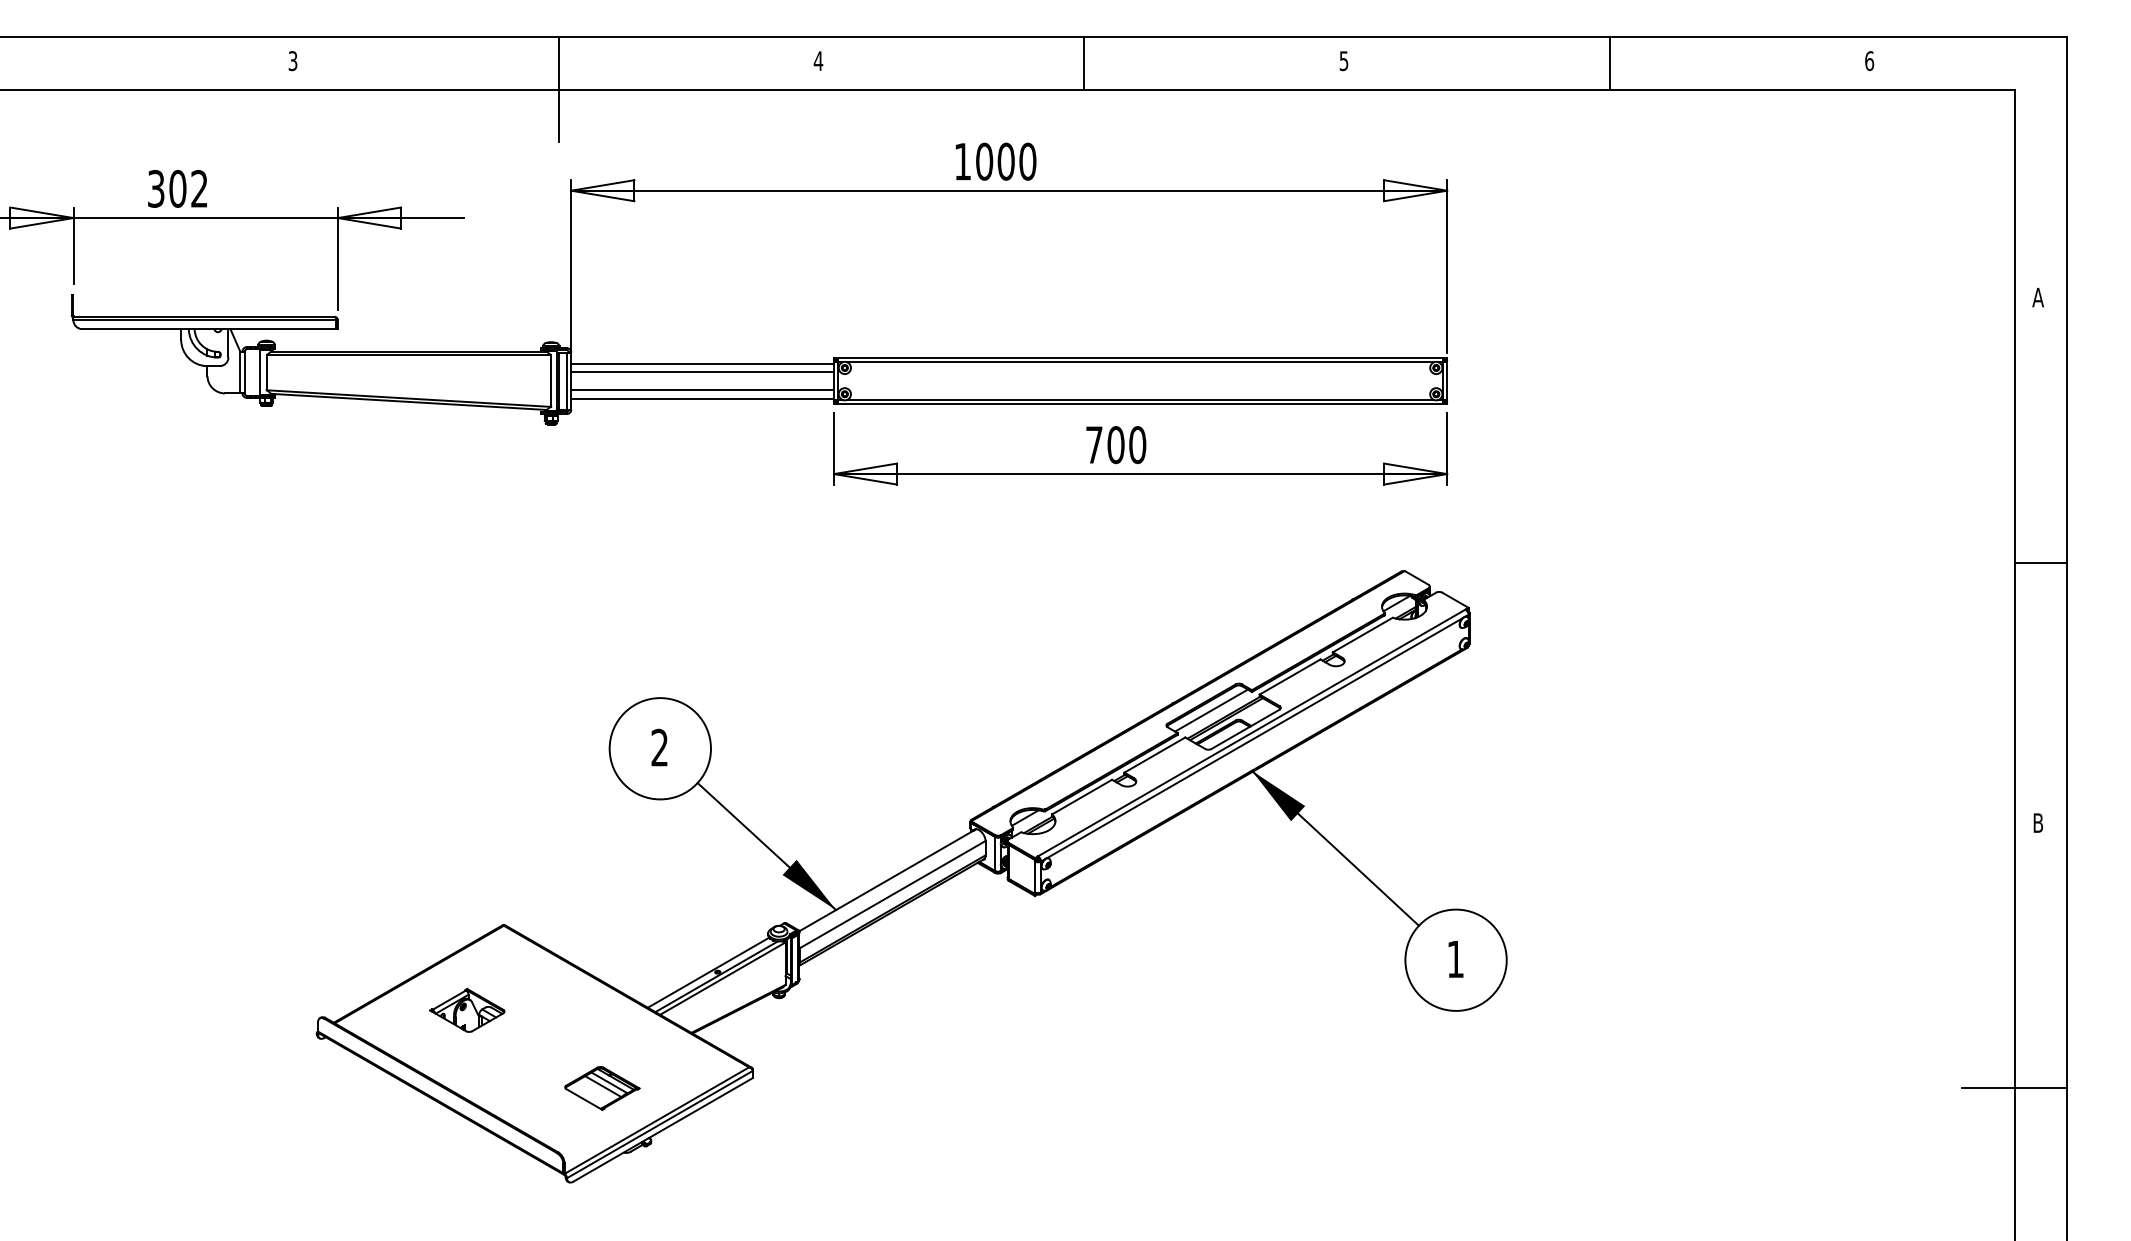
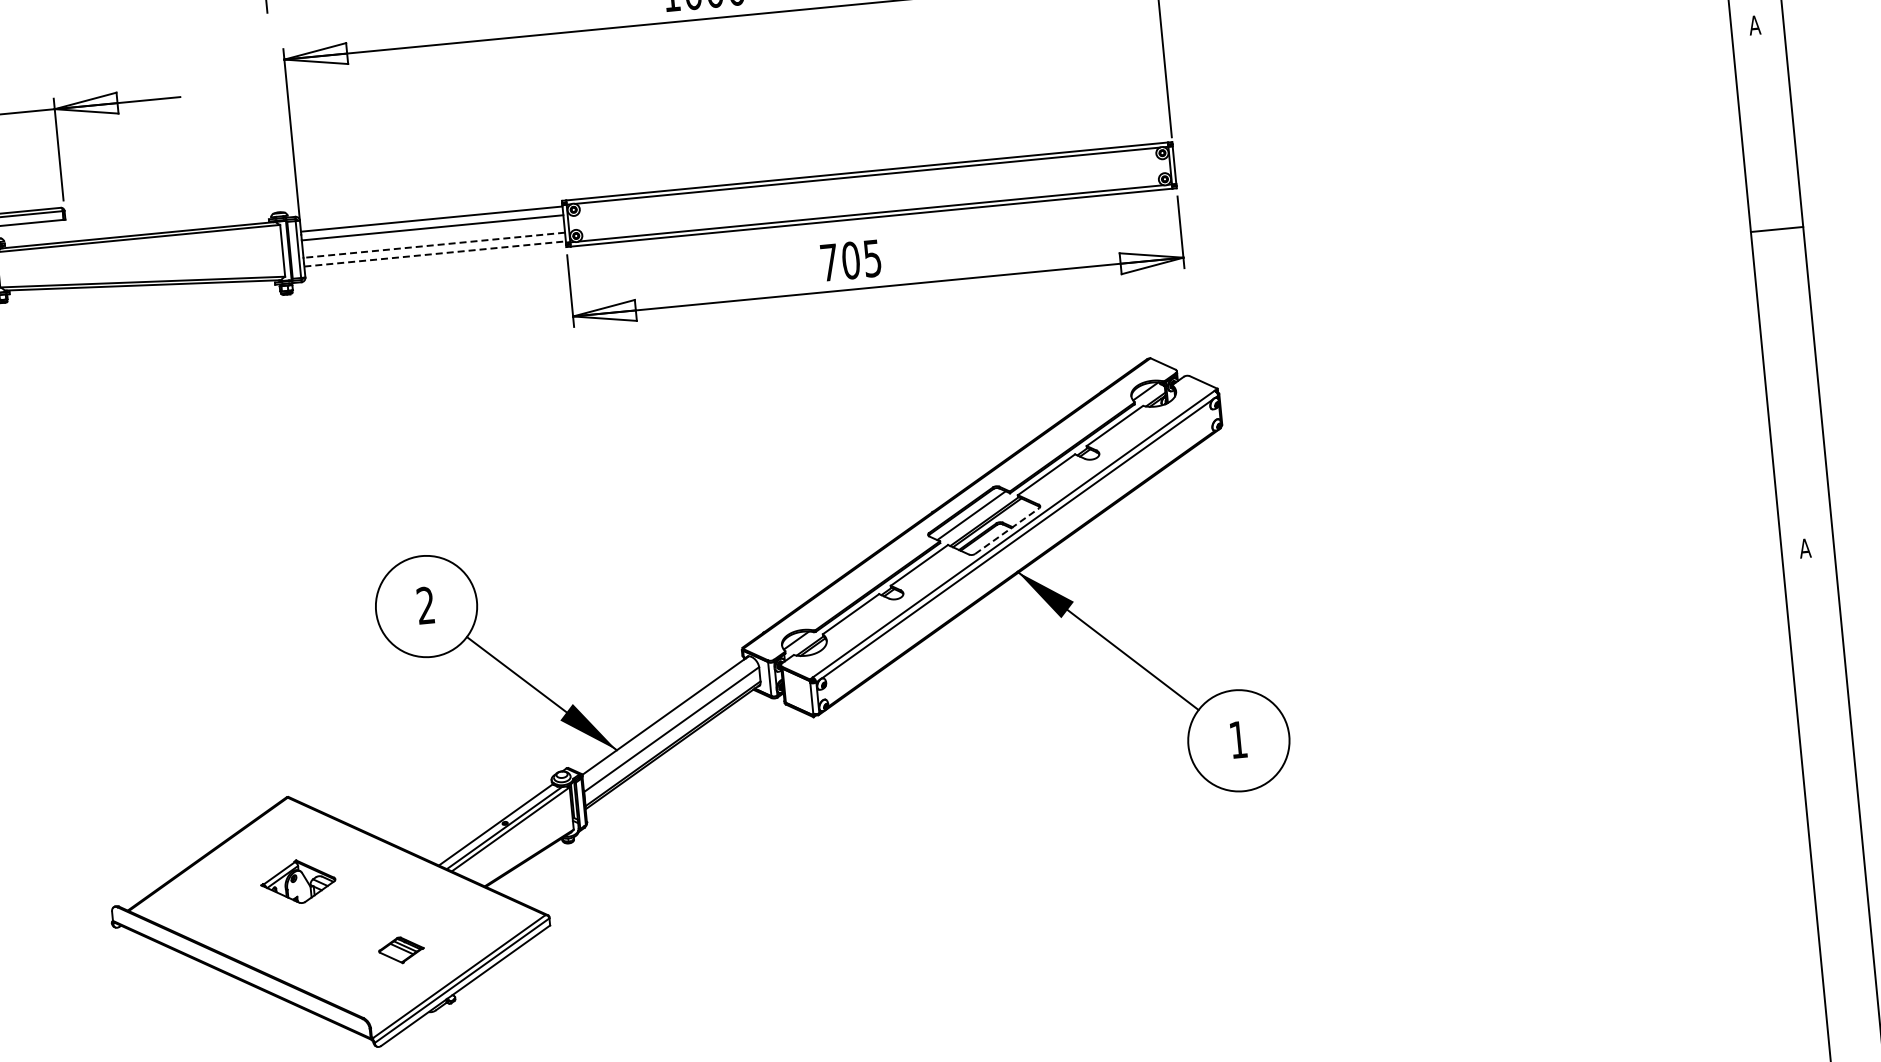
line: (702, 389) -> (434, 244), solid -> dashed
line: (703, 398) -> (435, 253), solid -> dashed
text: (1137, 445) -> (872, 258), 700 -> 705
line: (2040, 562) -> (1776, 229), moved
line: (1245, 729) -> (1007, 531), solid -> dashed
text: (2038, 822) -> (1805, 547), B -> A
part: (467, 1009) -> (298, 880), moved
part: (602, 1088) -> (401, 950), size x0.6
line: (2014, 1088) -> (1807, 814), removed

